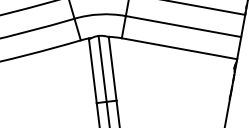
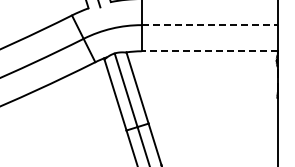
line: (184, 26) -> (210, 25), solid -> dashed
line: (179, 48) -> (209, 51), solid -> dashed

